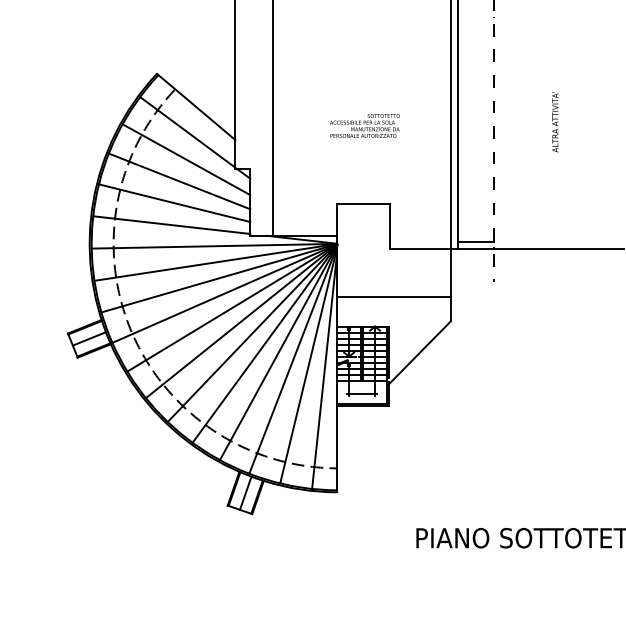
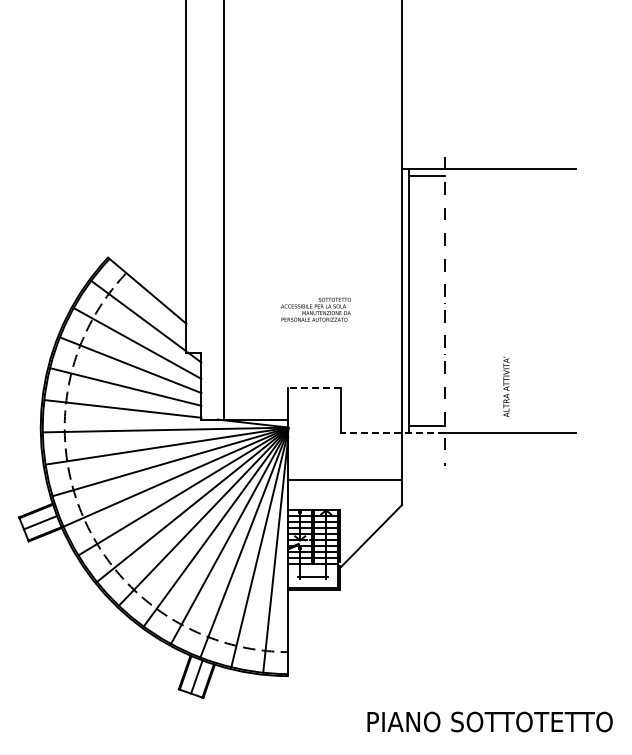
text: (555, 121) -> (506, 386), moved
line: (363, 203) -> (314, 387), solid -> dashed
line: (441, 248) -> (392, 432), solid -> dashed

